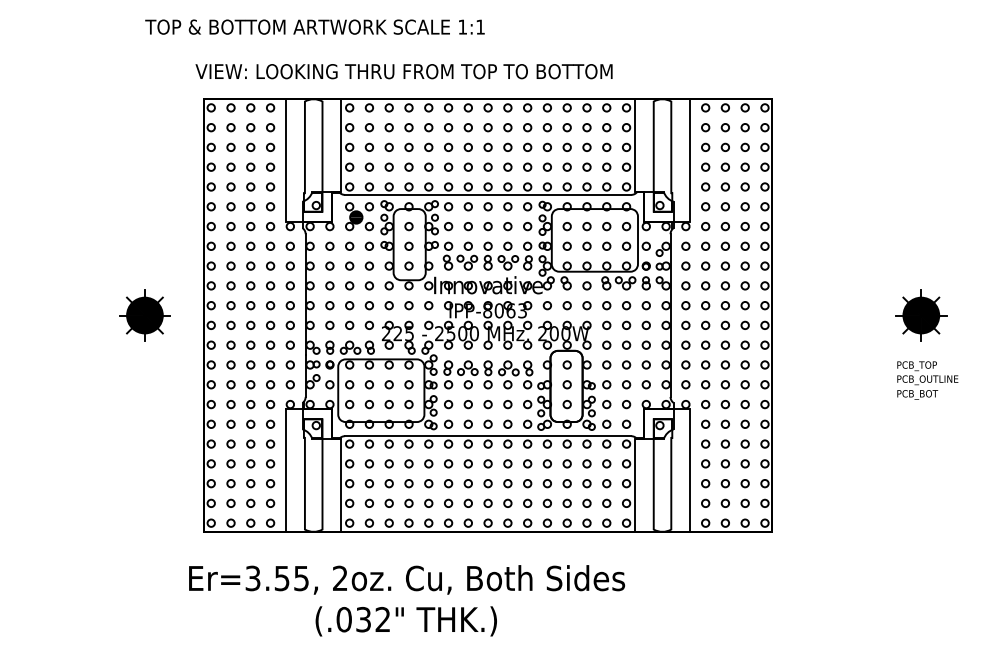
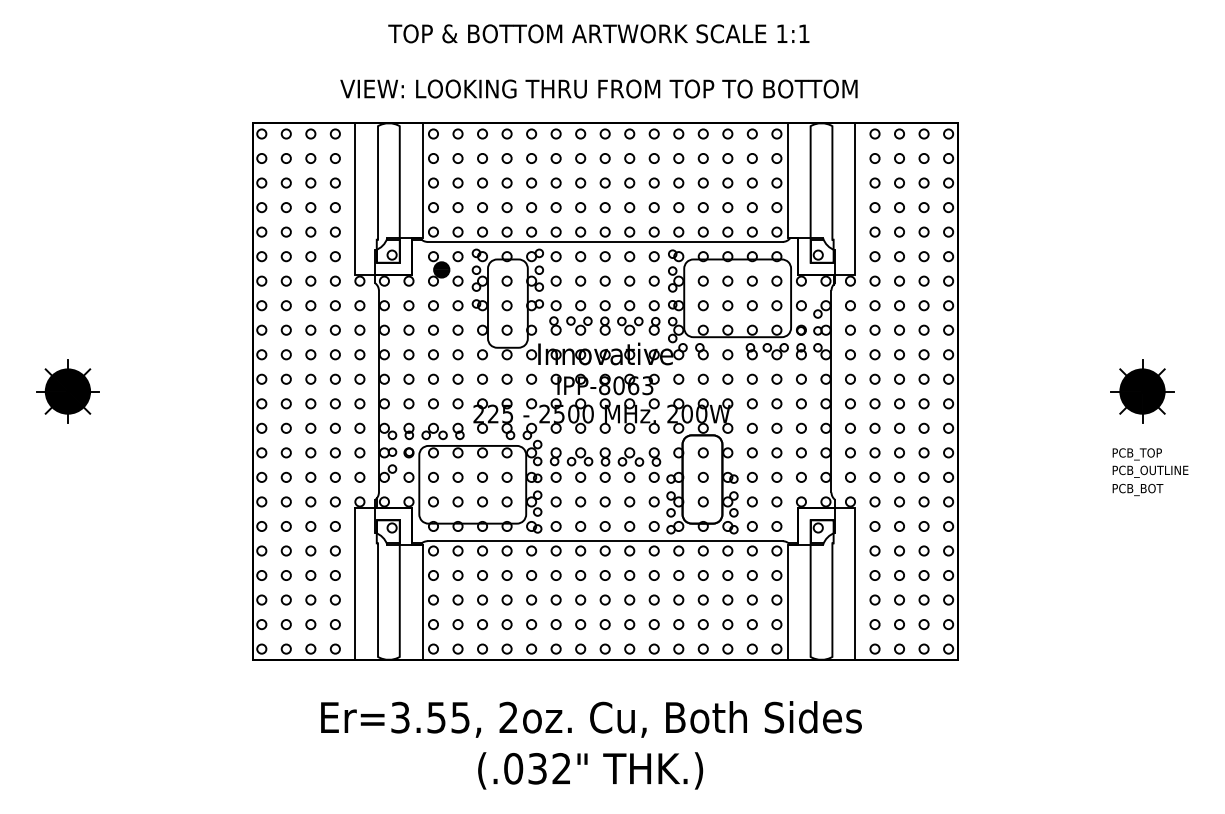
text: (314, 26) -> (598, 33), moved
text: (403, 71) -> (598, 88), moved
part: (144, 315) -> (67, 391), moved
text: (407, 600) -> (592, 744), moved

